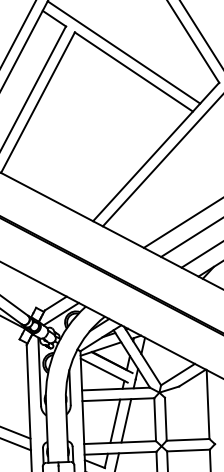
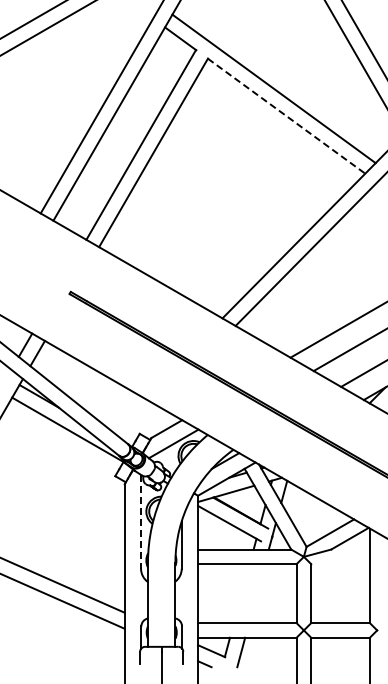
line: (134, 72) -> (287, 116), solid -> dashed
line: (40, 371) -> (141, 521), solid -> dashed
line: (125, 420) -> (256, 593), removed
line: (115, 421) -> (241, 593), removed

